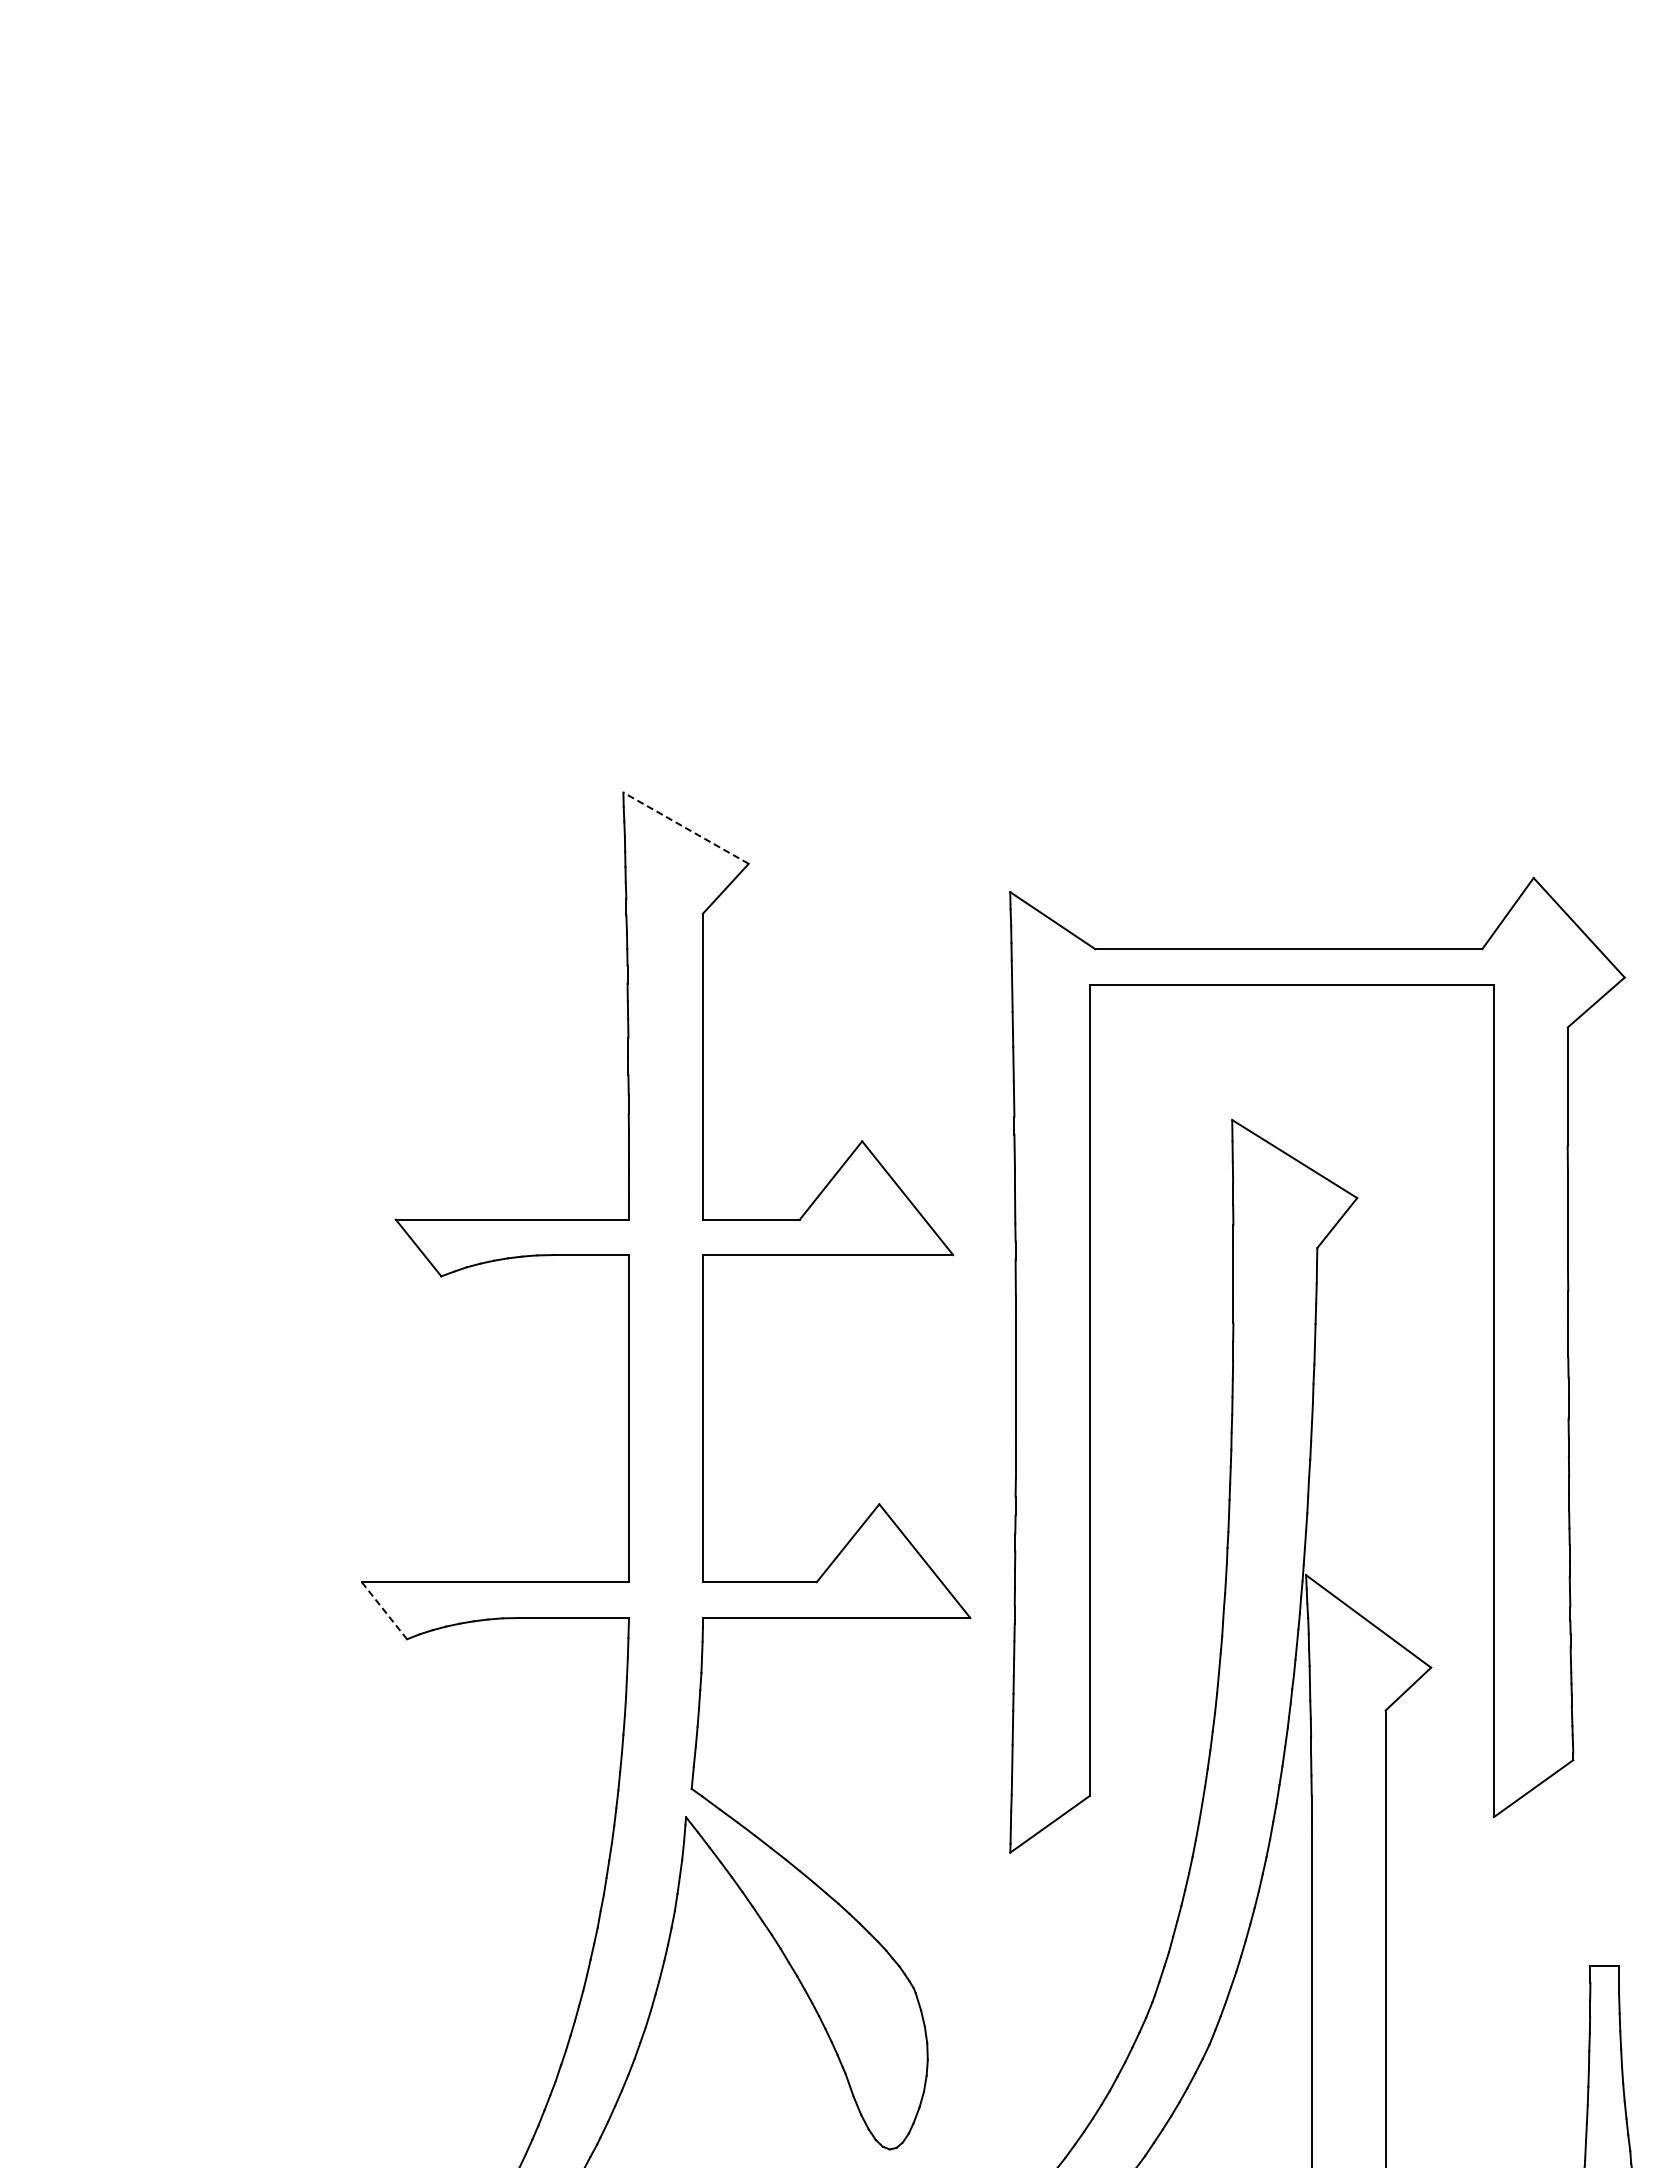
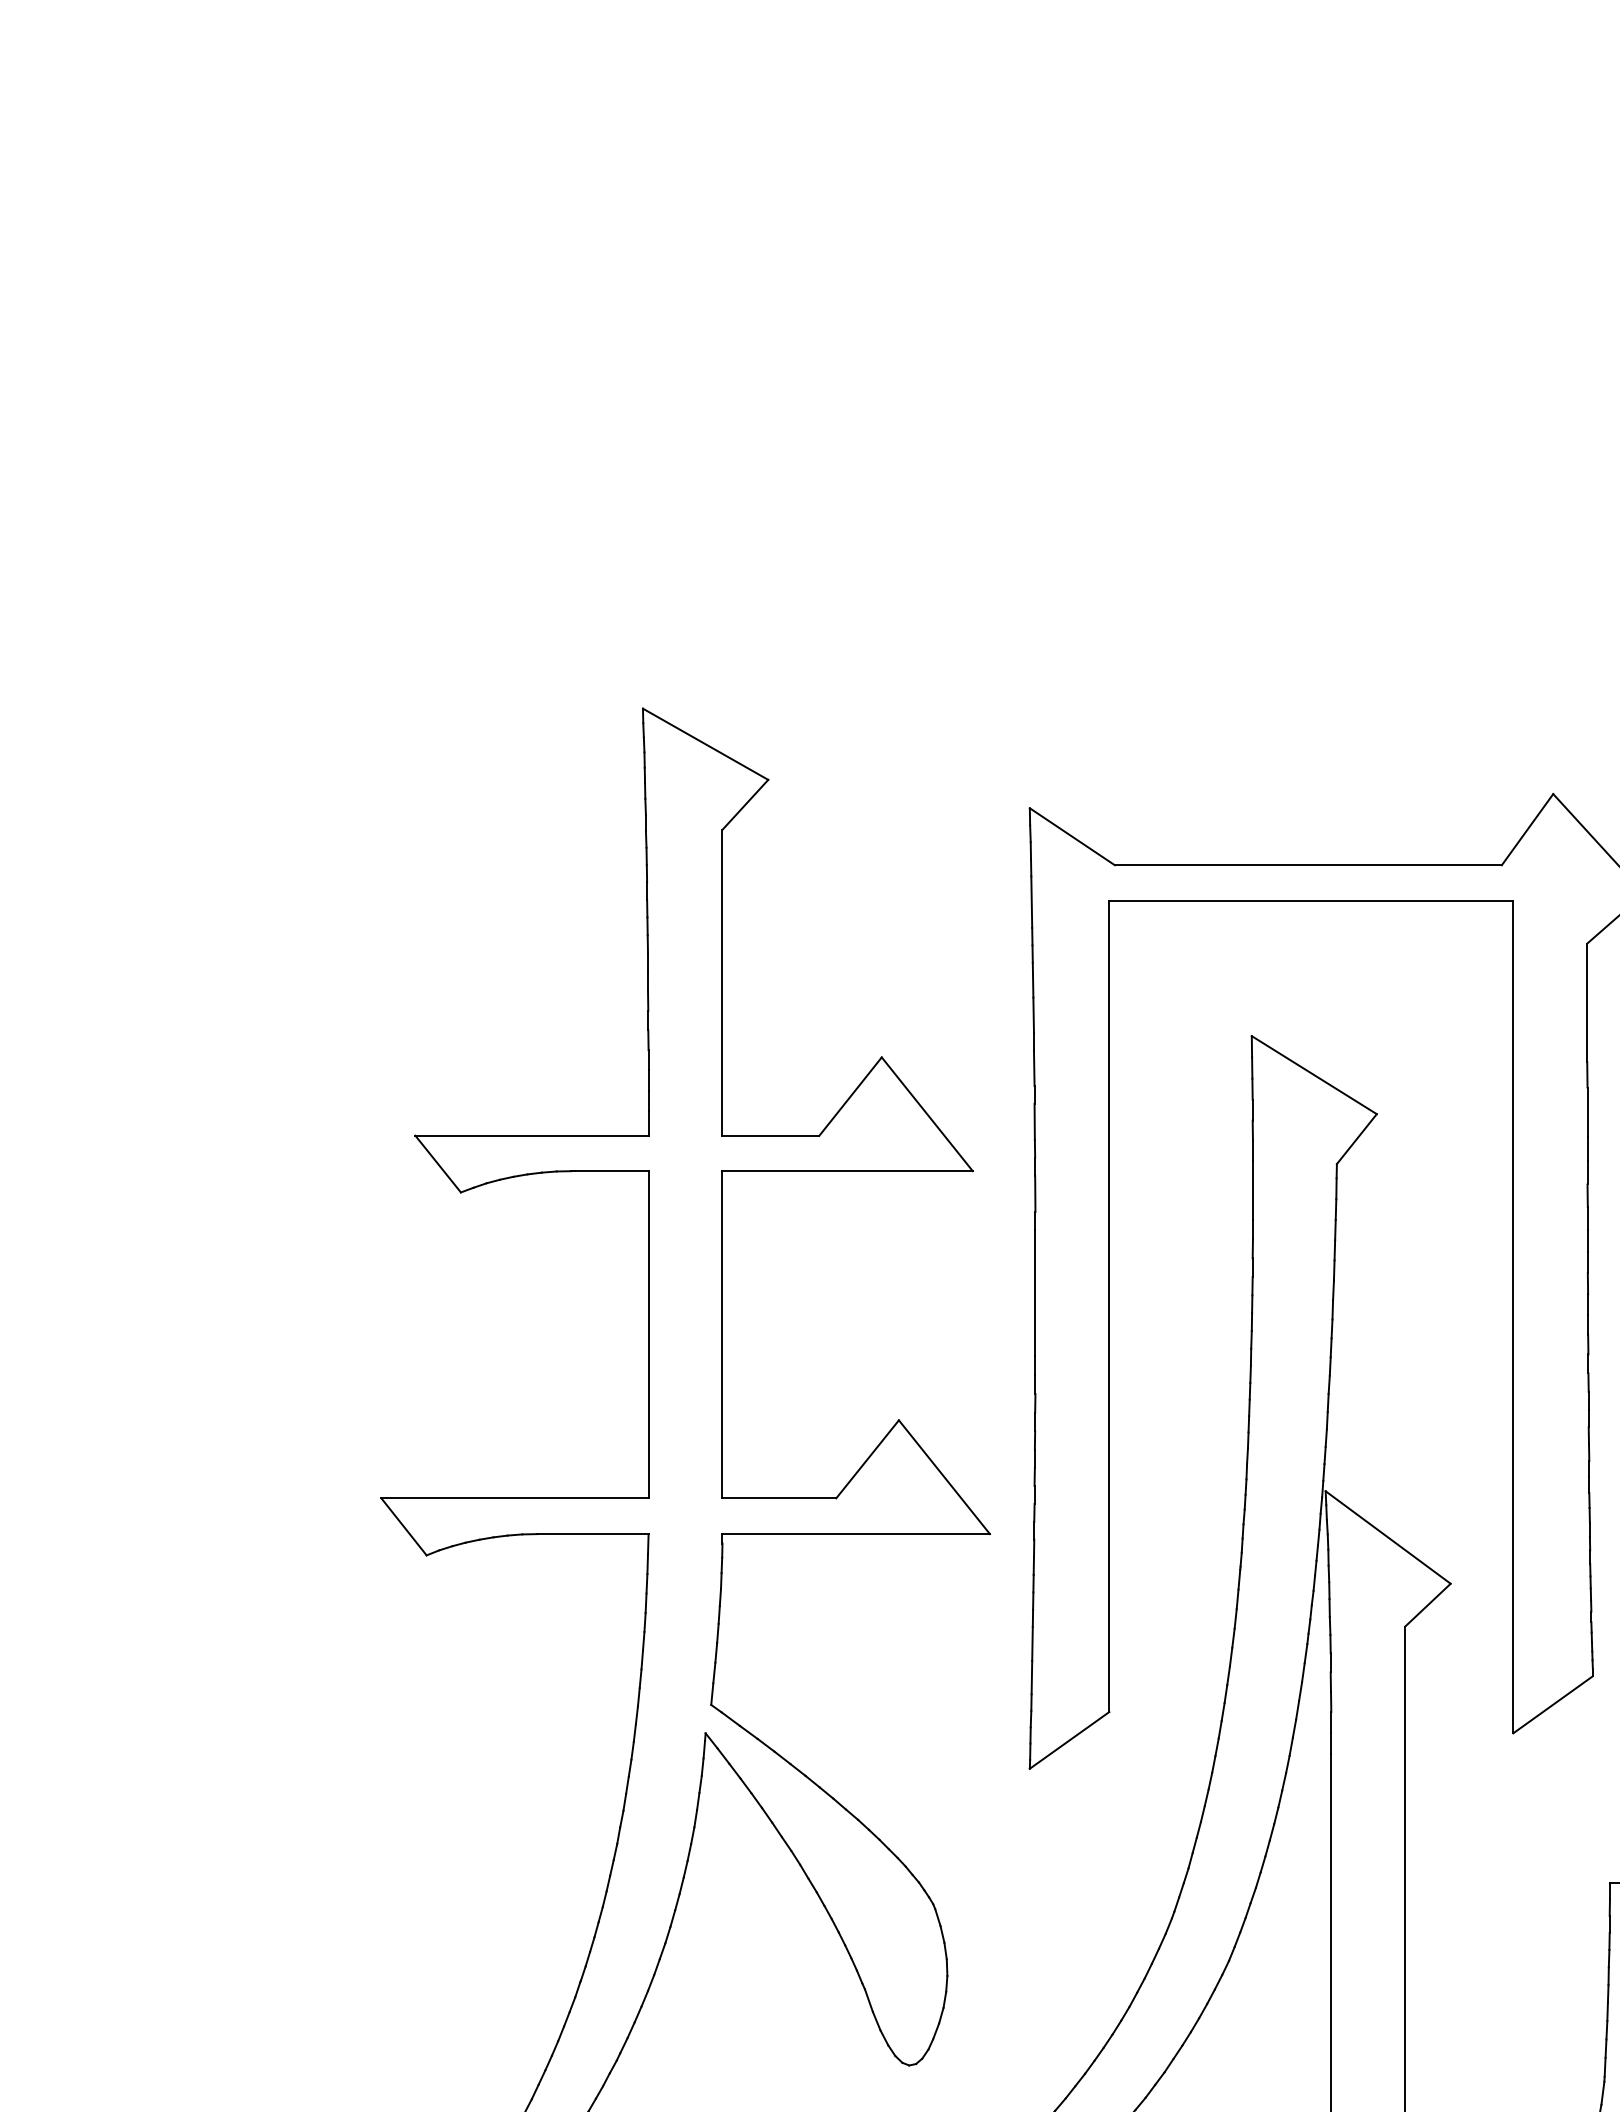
line: (685, 827) -> (705, 743), dashed -> solid
line: (384, 1611) -> (404, 1527), dashed -> solid

